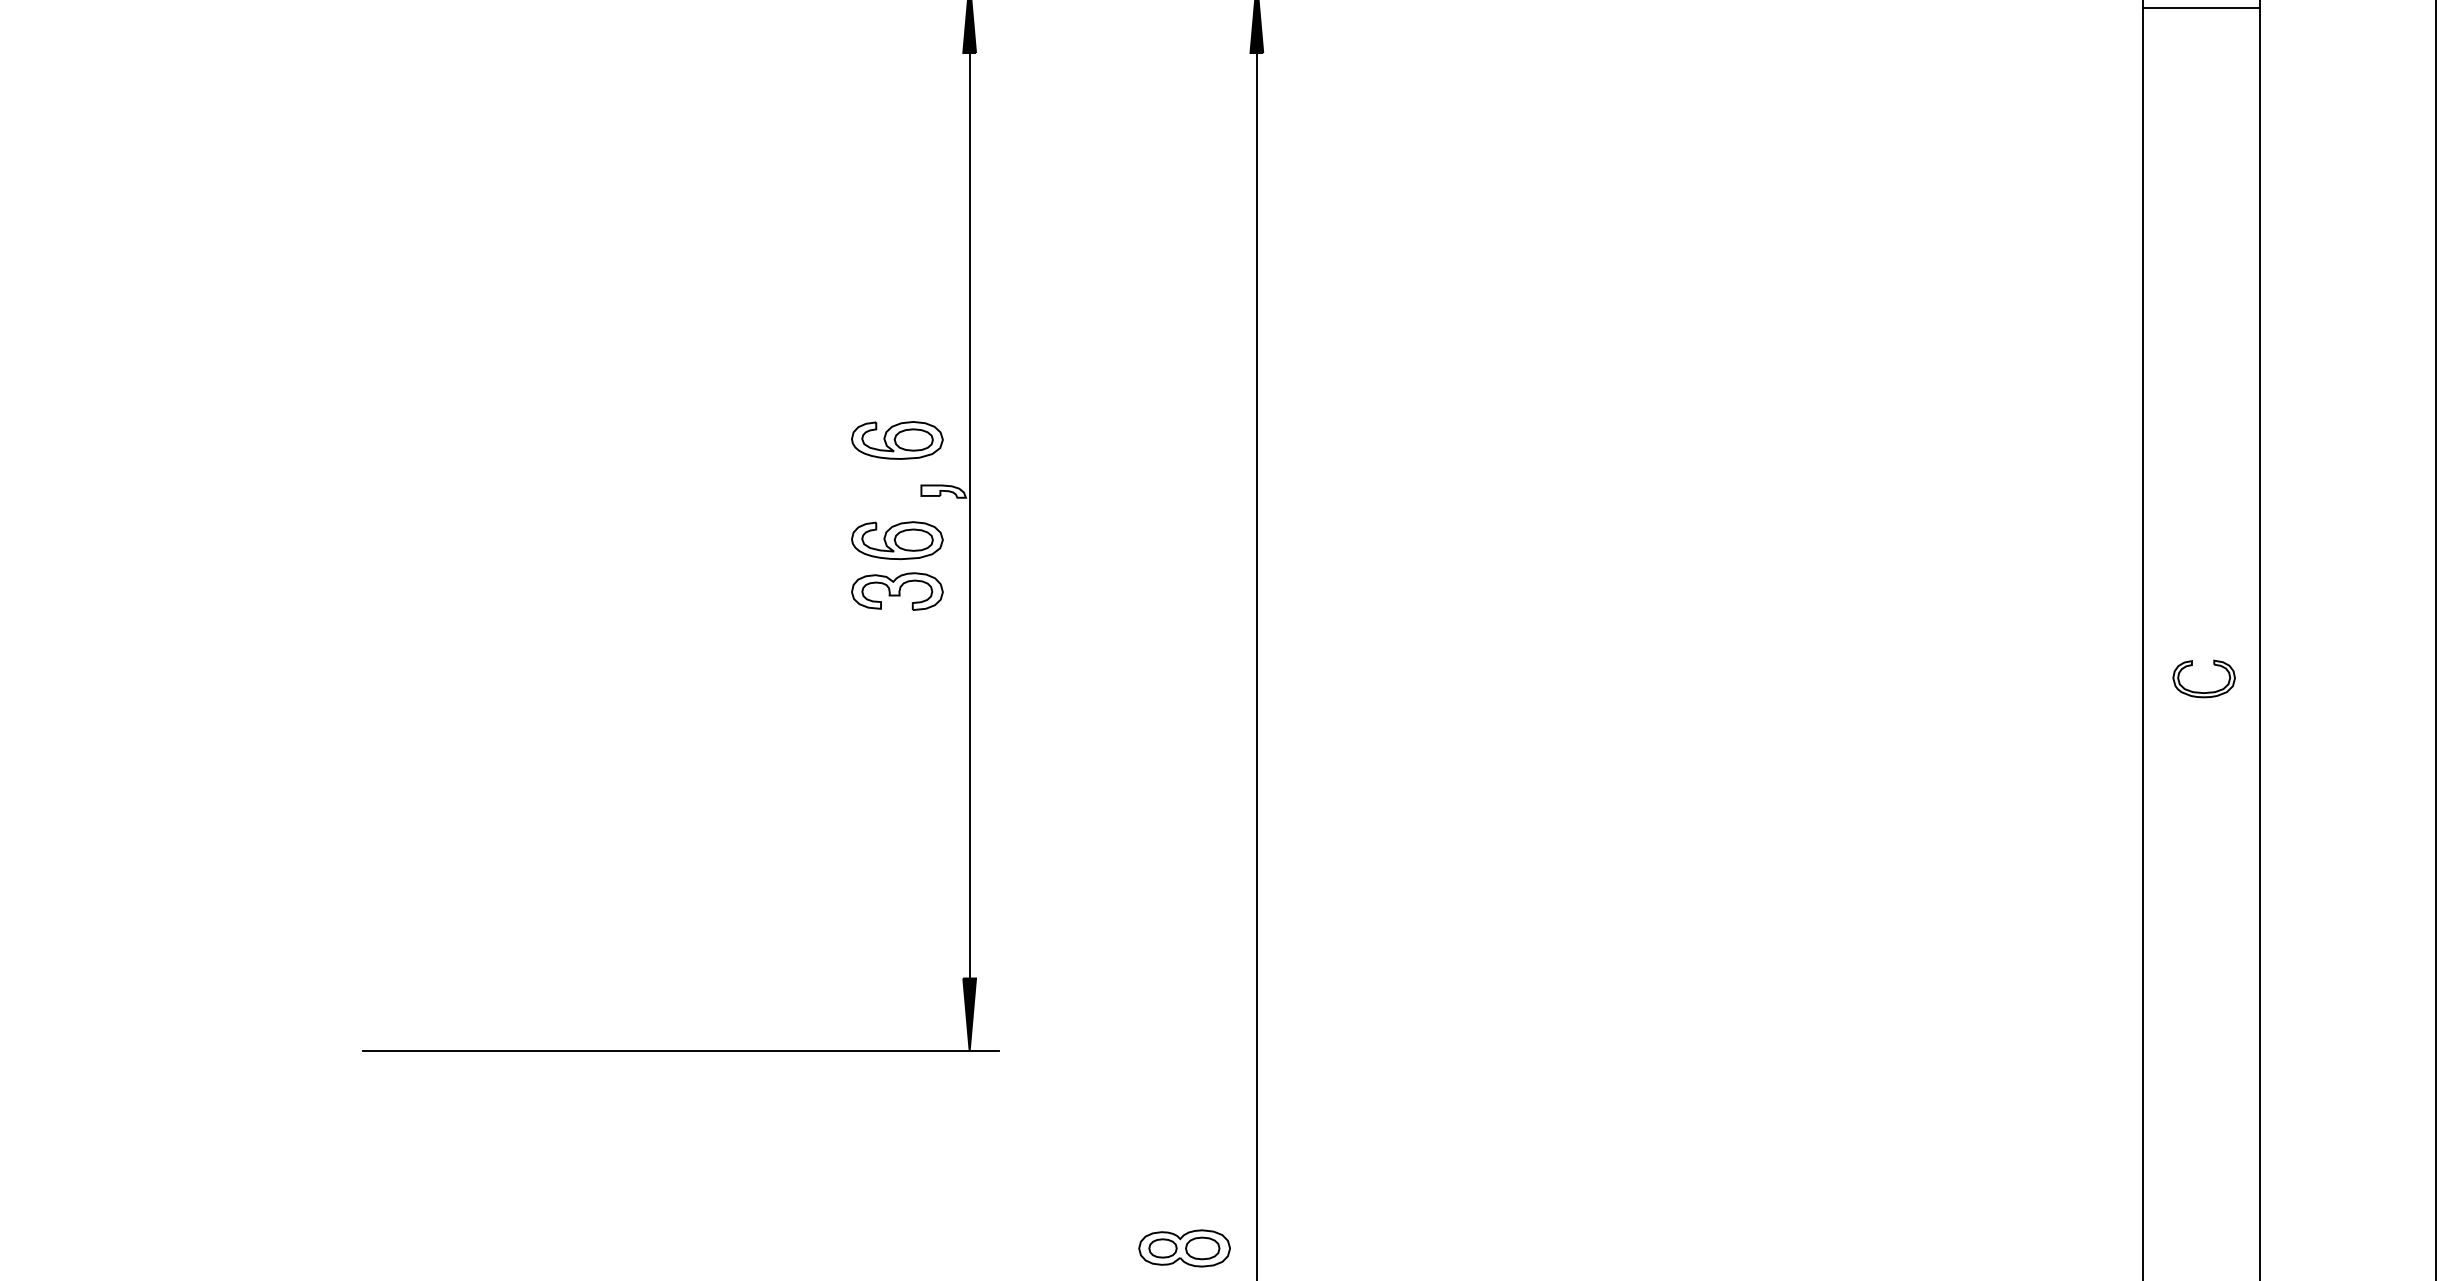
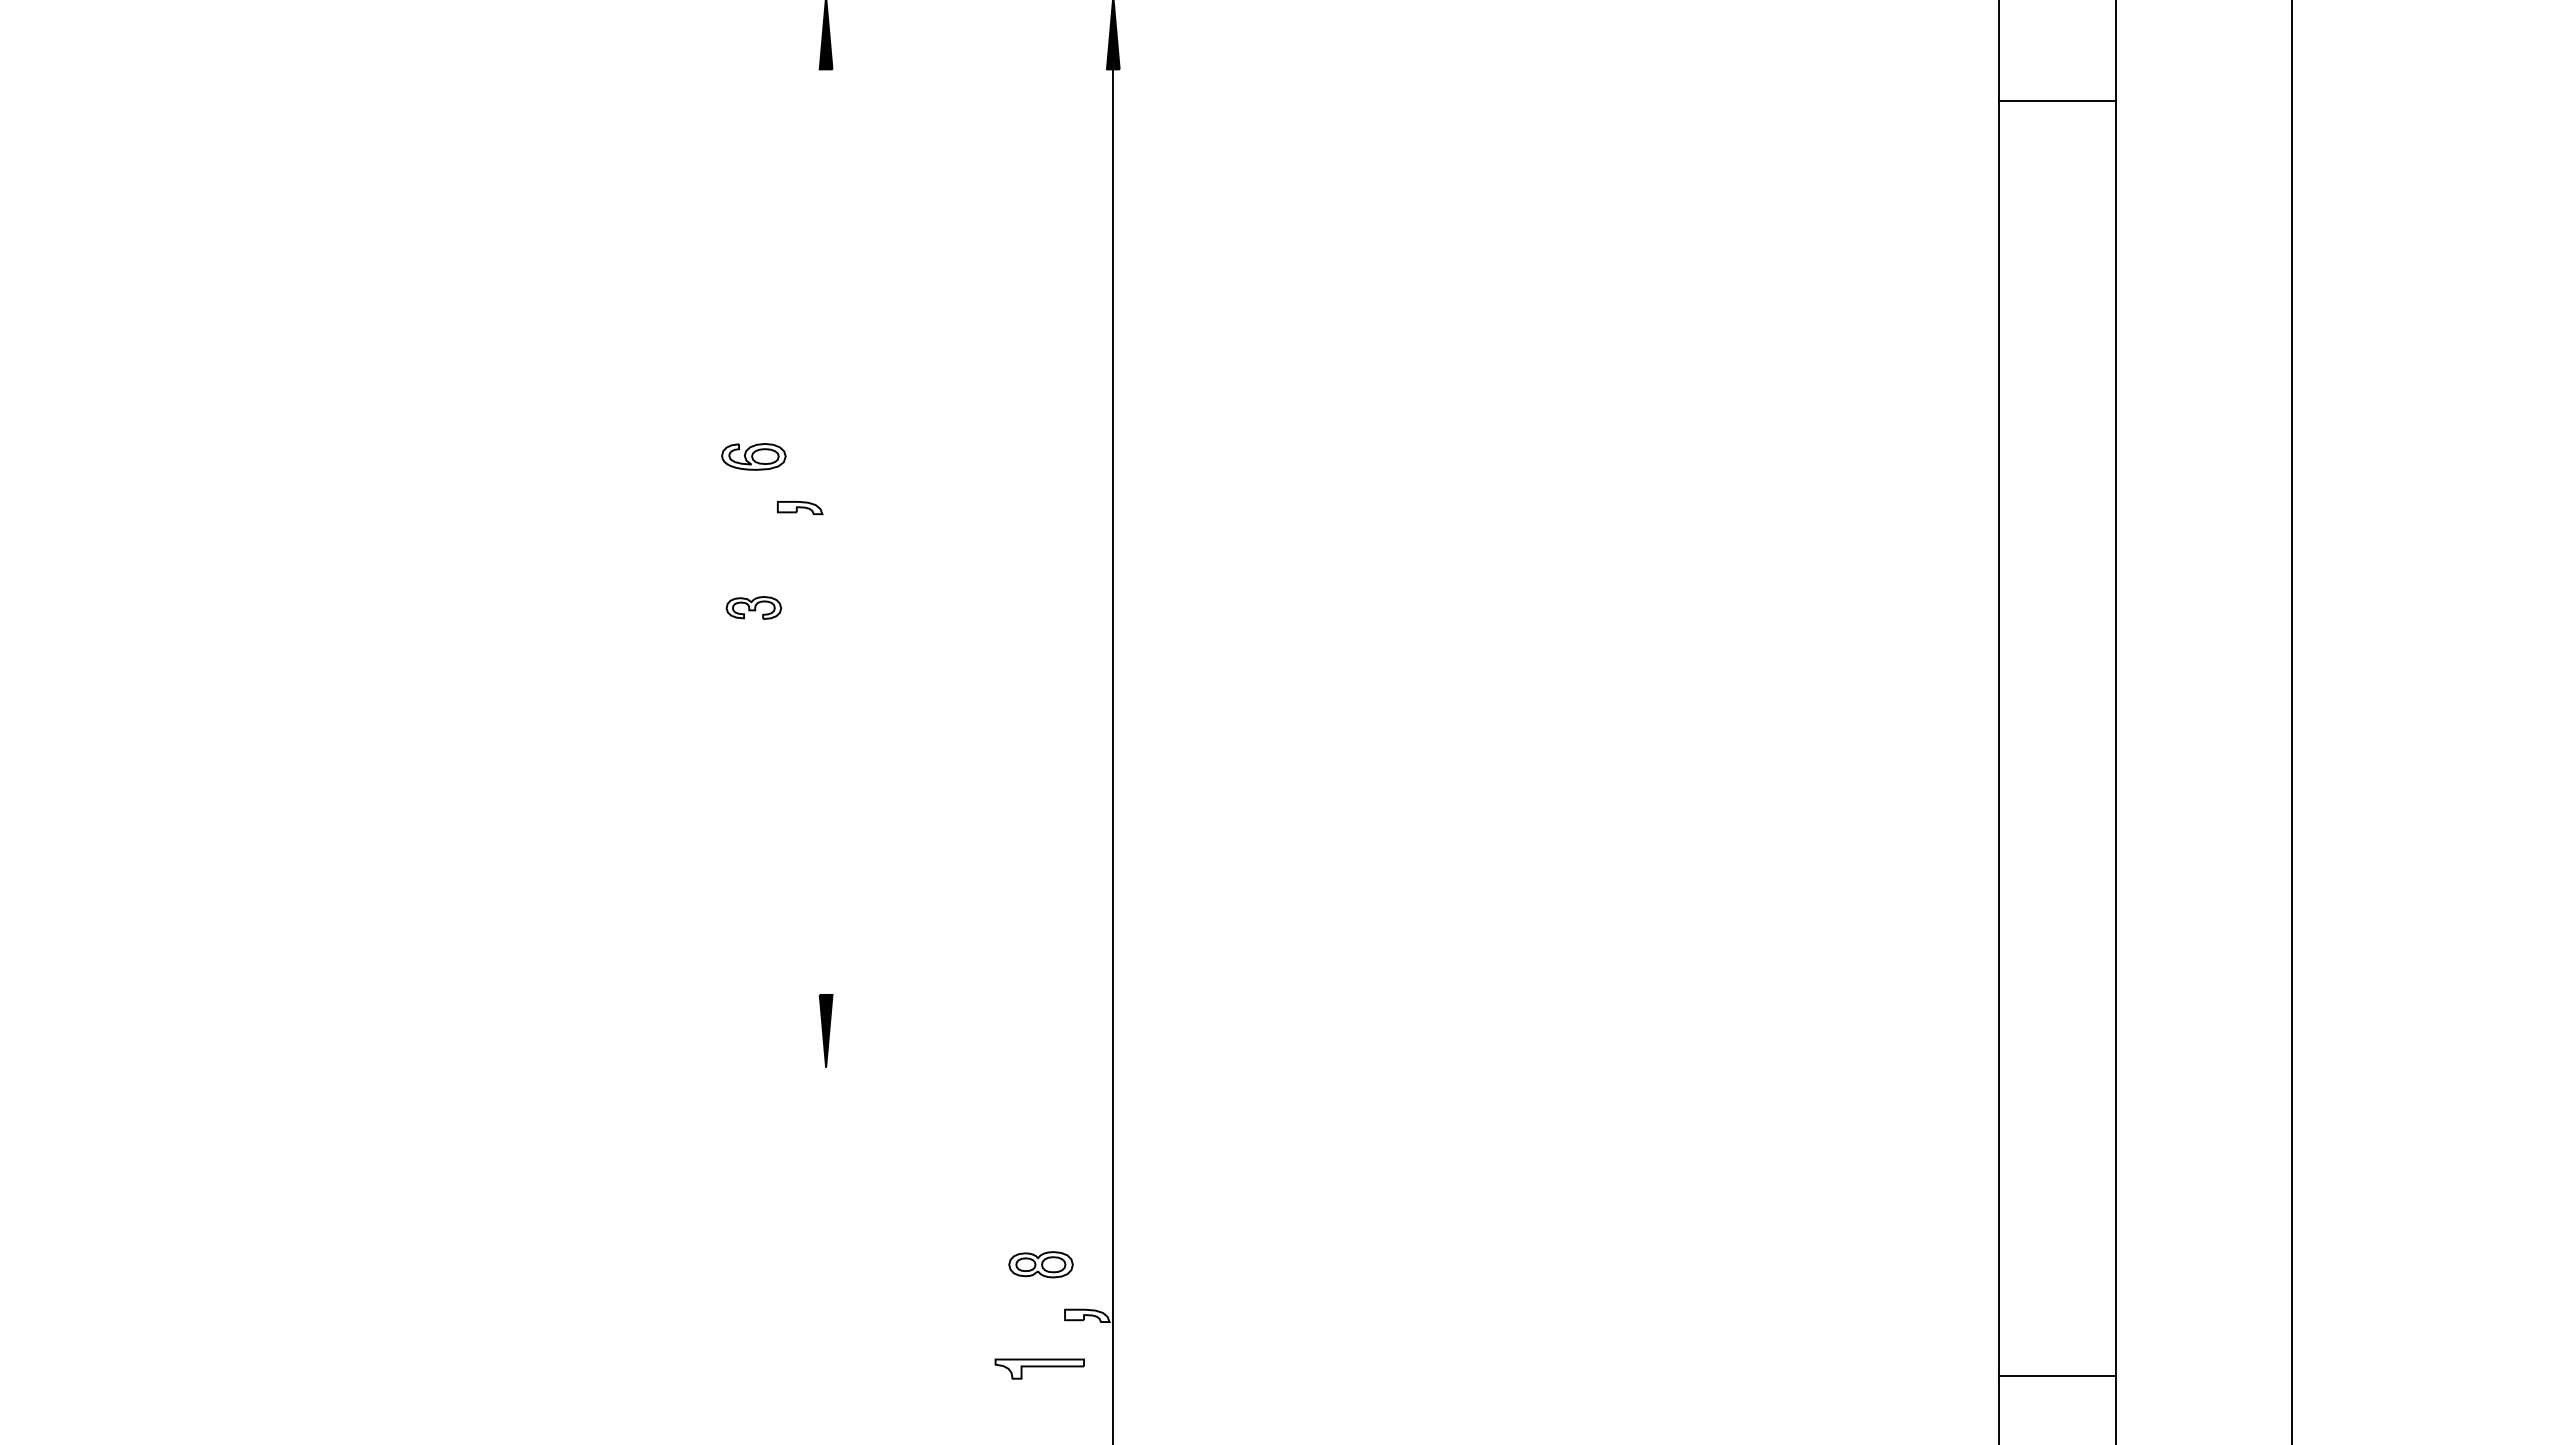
line: (2201, 8) -> (2057, 101), moved
part: (897, 440) -> (753, 456), size x0.7
line: (970, 515) -> (826, 531), removed
part: (897, 540) -> (753, 556), removed
part: (897, 591) -> (753, 607), size x0.6
part: (2204, 692) -> (2060, 708), removed
line: (681, 1051) -> (537, 1067), removed
part: (1184, 1248) -> (1040, 1264), size x0.7

